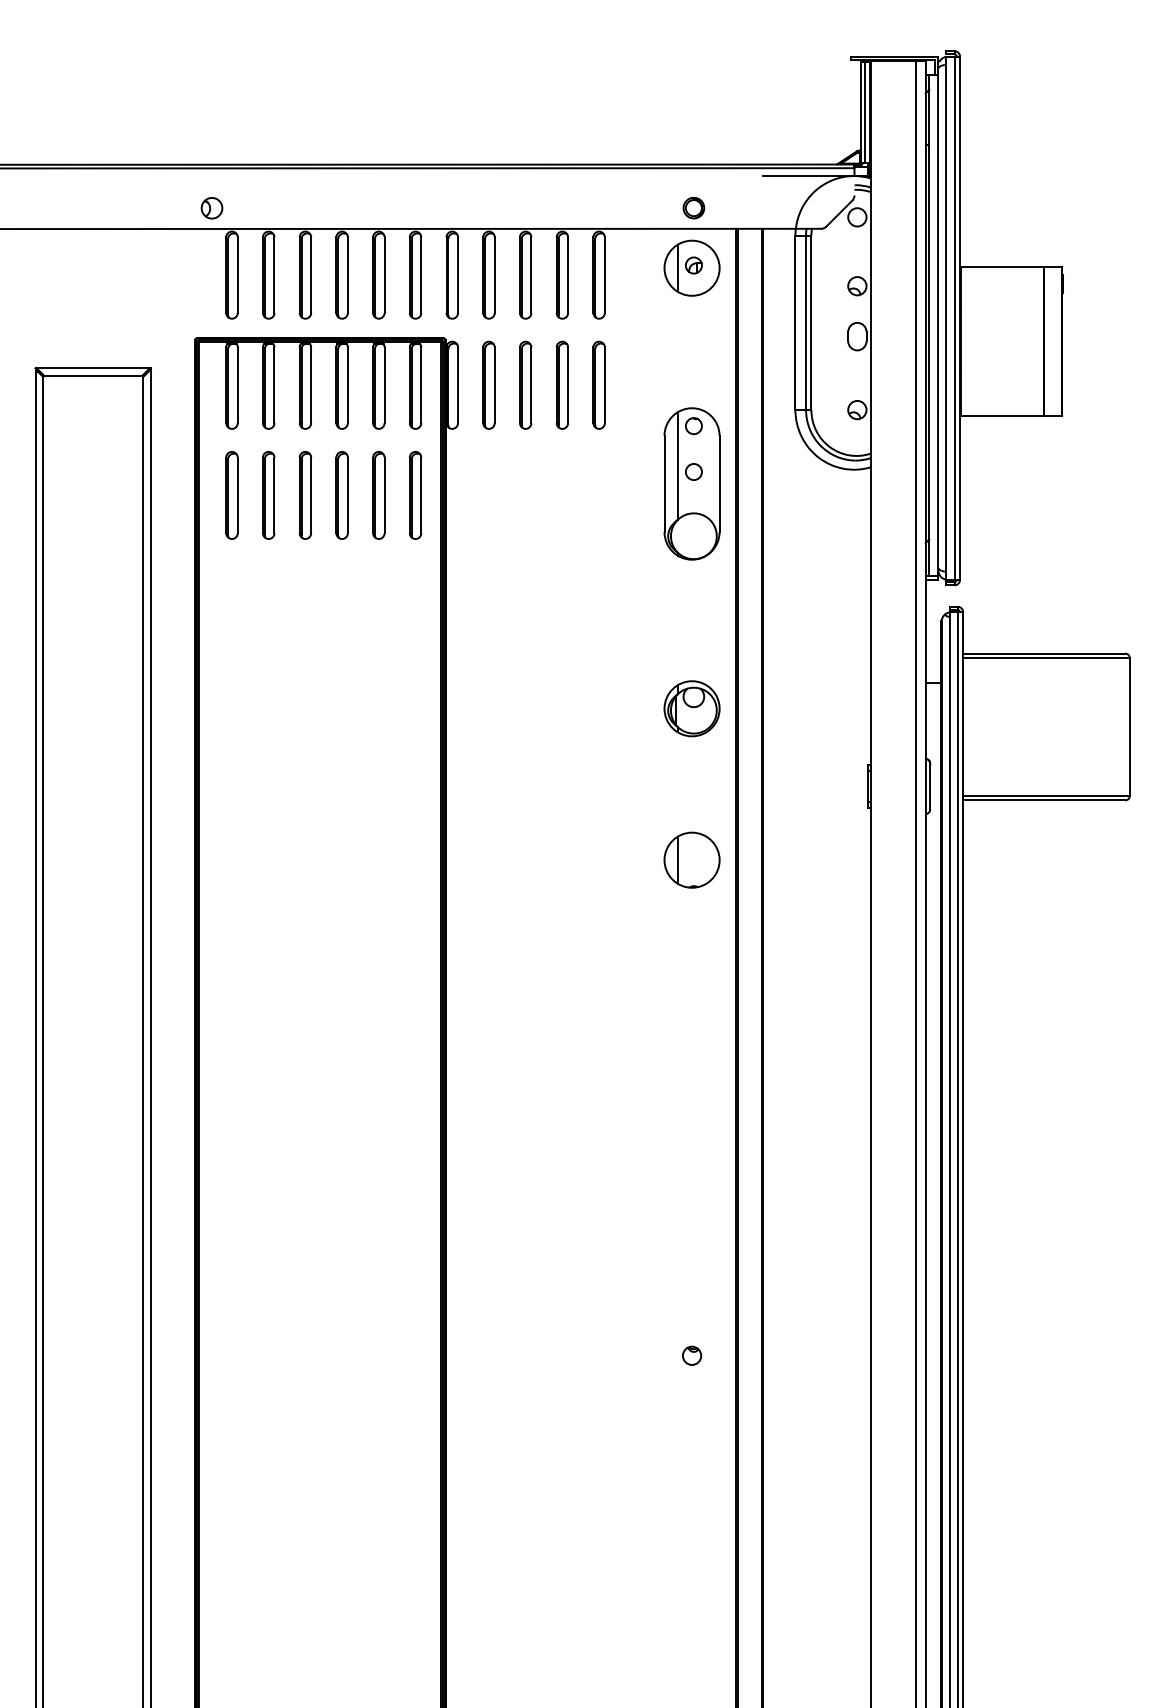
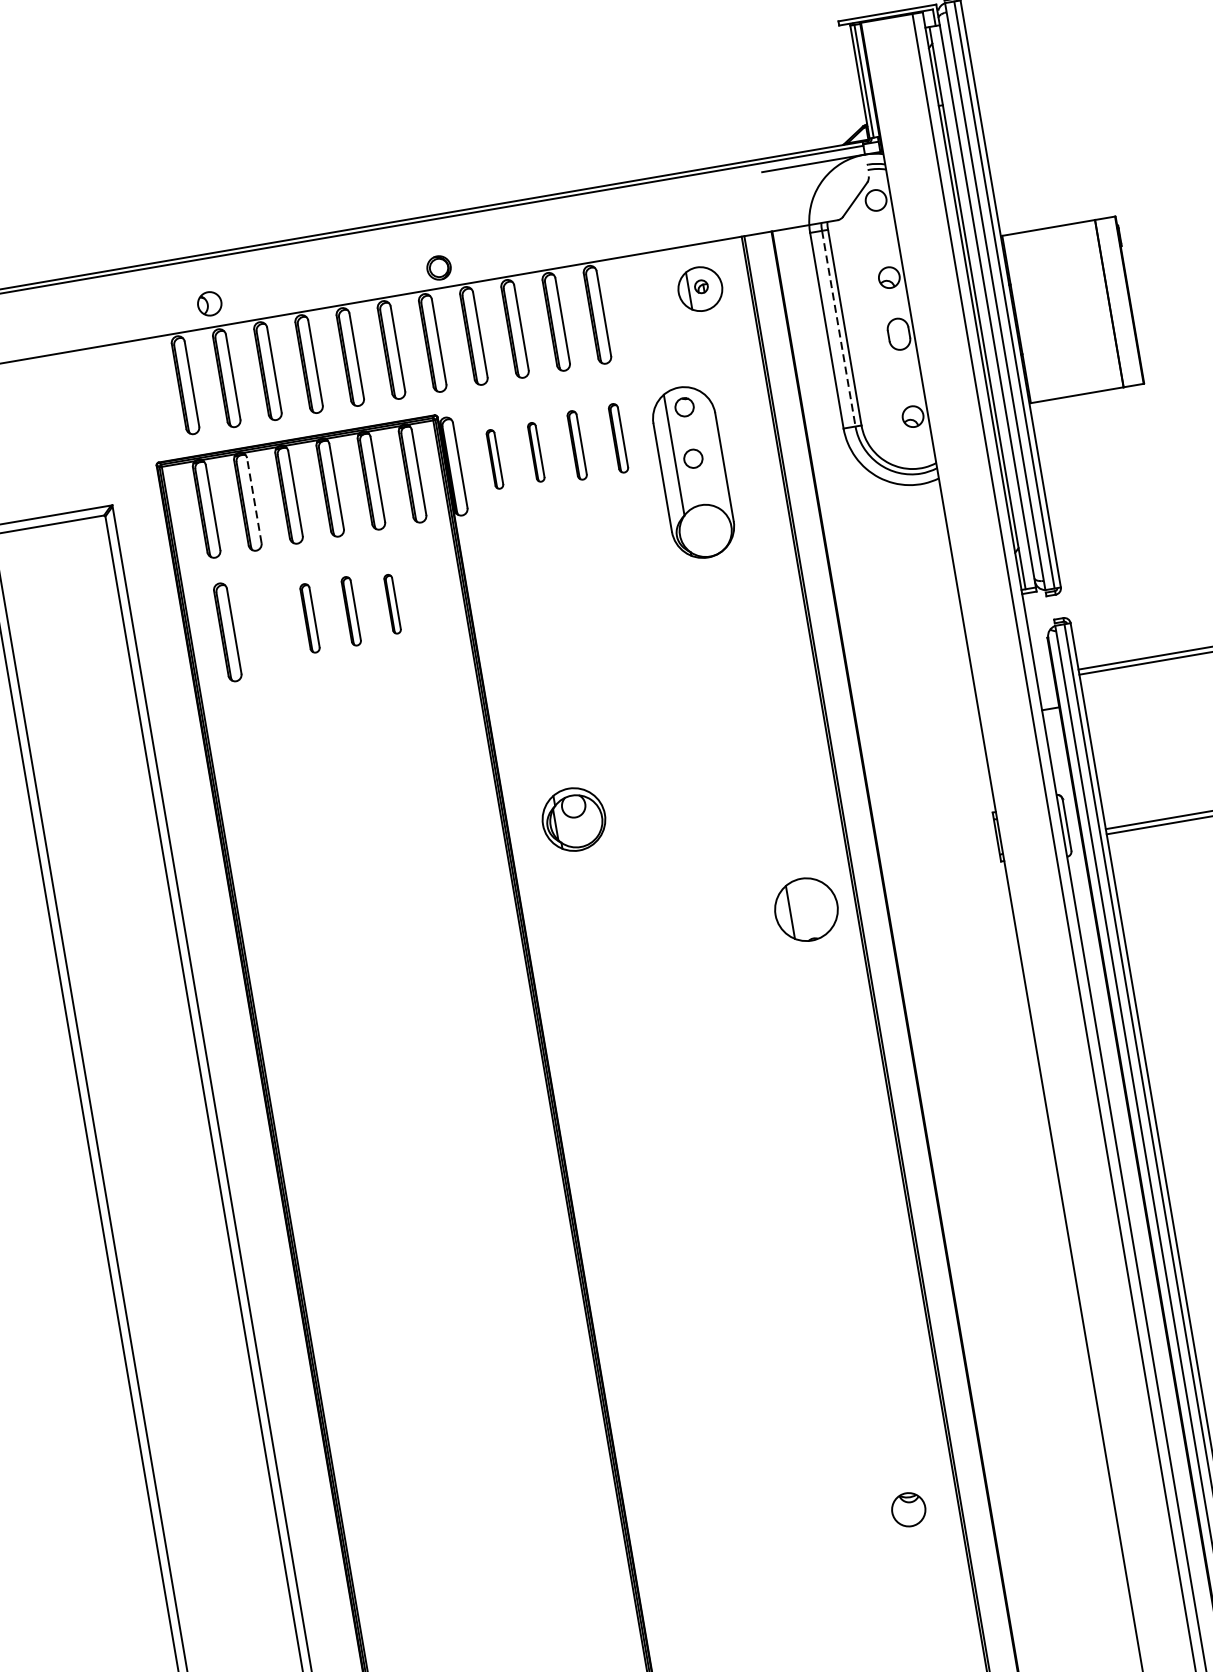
part: (693, 207) -> (438, 267), moved
part: (211, 208) -> (209, 304), moved
part: (691, 267) -> (699, 288), size x0.7
line: (806, 323) -> (839, 329), solid -> dashed
part: (488, 384) -> (494, 458), size x0.6
part: (525, 384) -> (535, 451), size x0.6
part: (561, 384) -> (576, 444), size x0.7
part: (598, 384) -> (617, 437), size x0.7
line: (274, 385) -> (254, 500), solid -> dashed
part: (691, 483) -> (692, 472), moved
part: (268, 495) -> (268, 625), removed
part: (304, 495) -> (309, 618), size x0.7
part: (341, 495) -> (350, 611), size x0.7
part: (378, 495) -> (392, 604), size x0.6
part: (415, 495) -> (433, 597), removed
part: (691, 708) -> (573, 819), moved
part: (691, 859) -> (805, 908), moved
part: (692, 1355) -> (909, 1509), size x1.6

